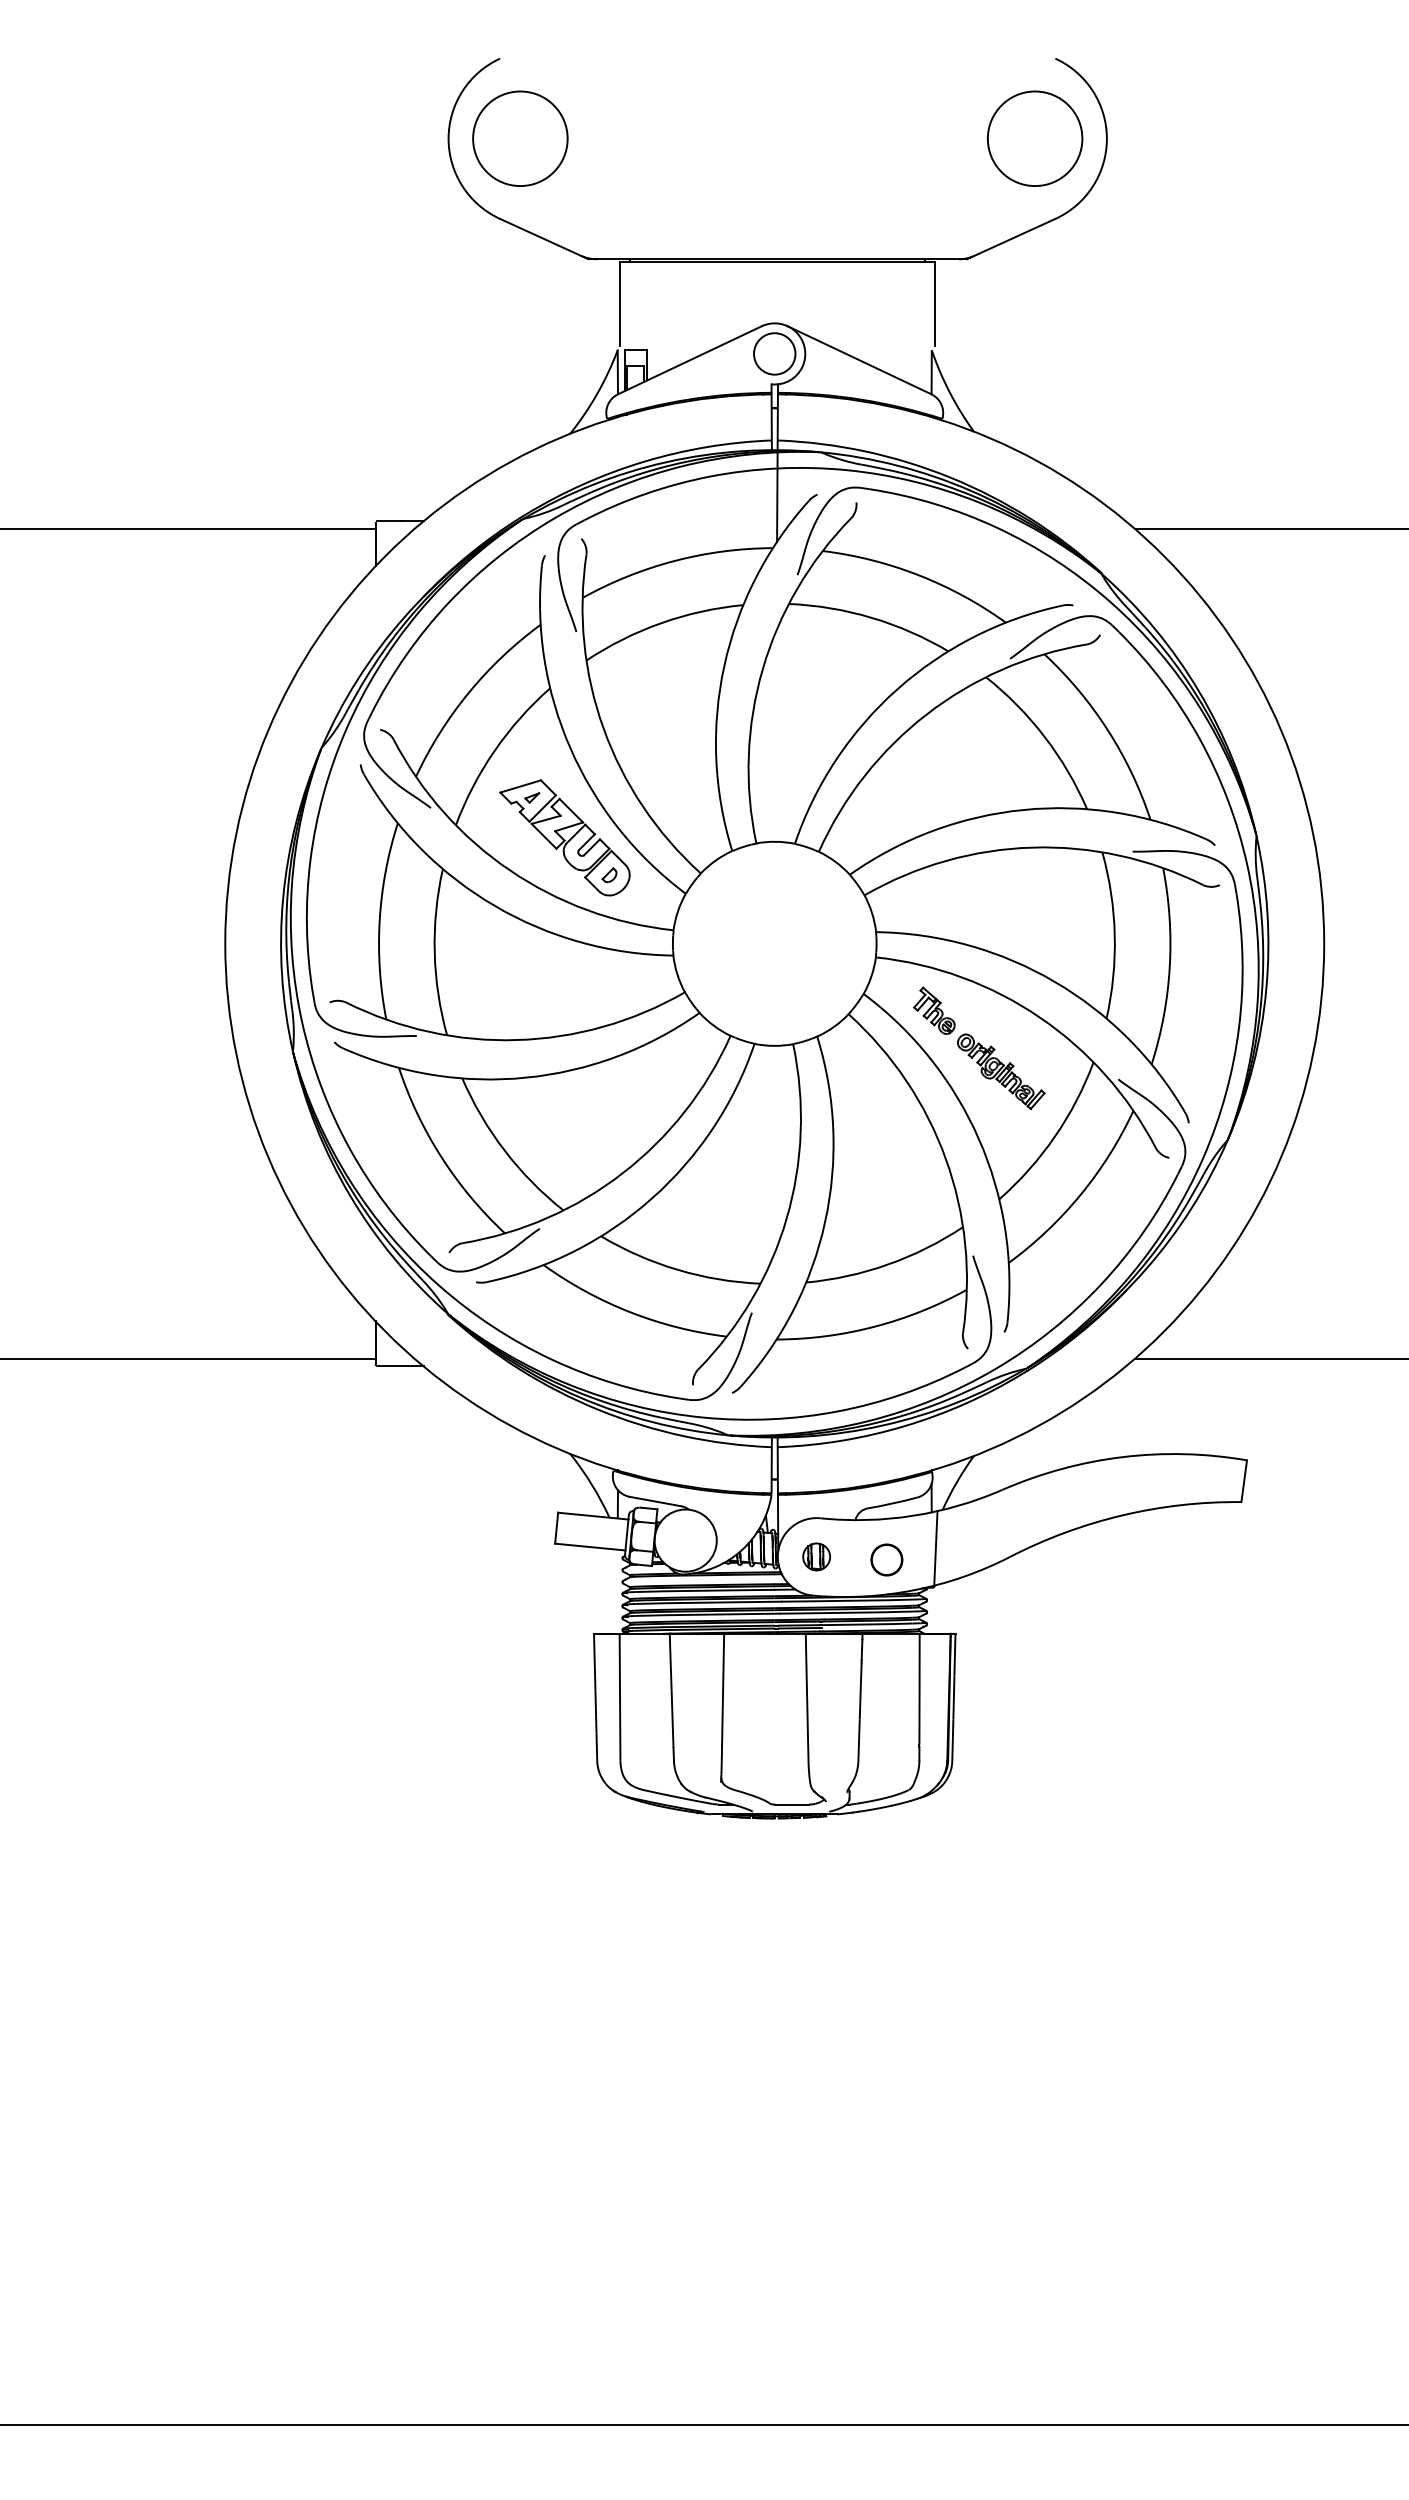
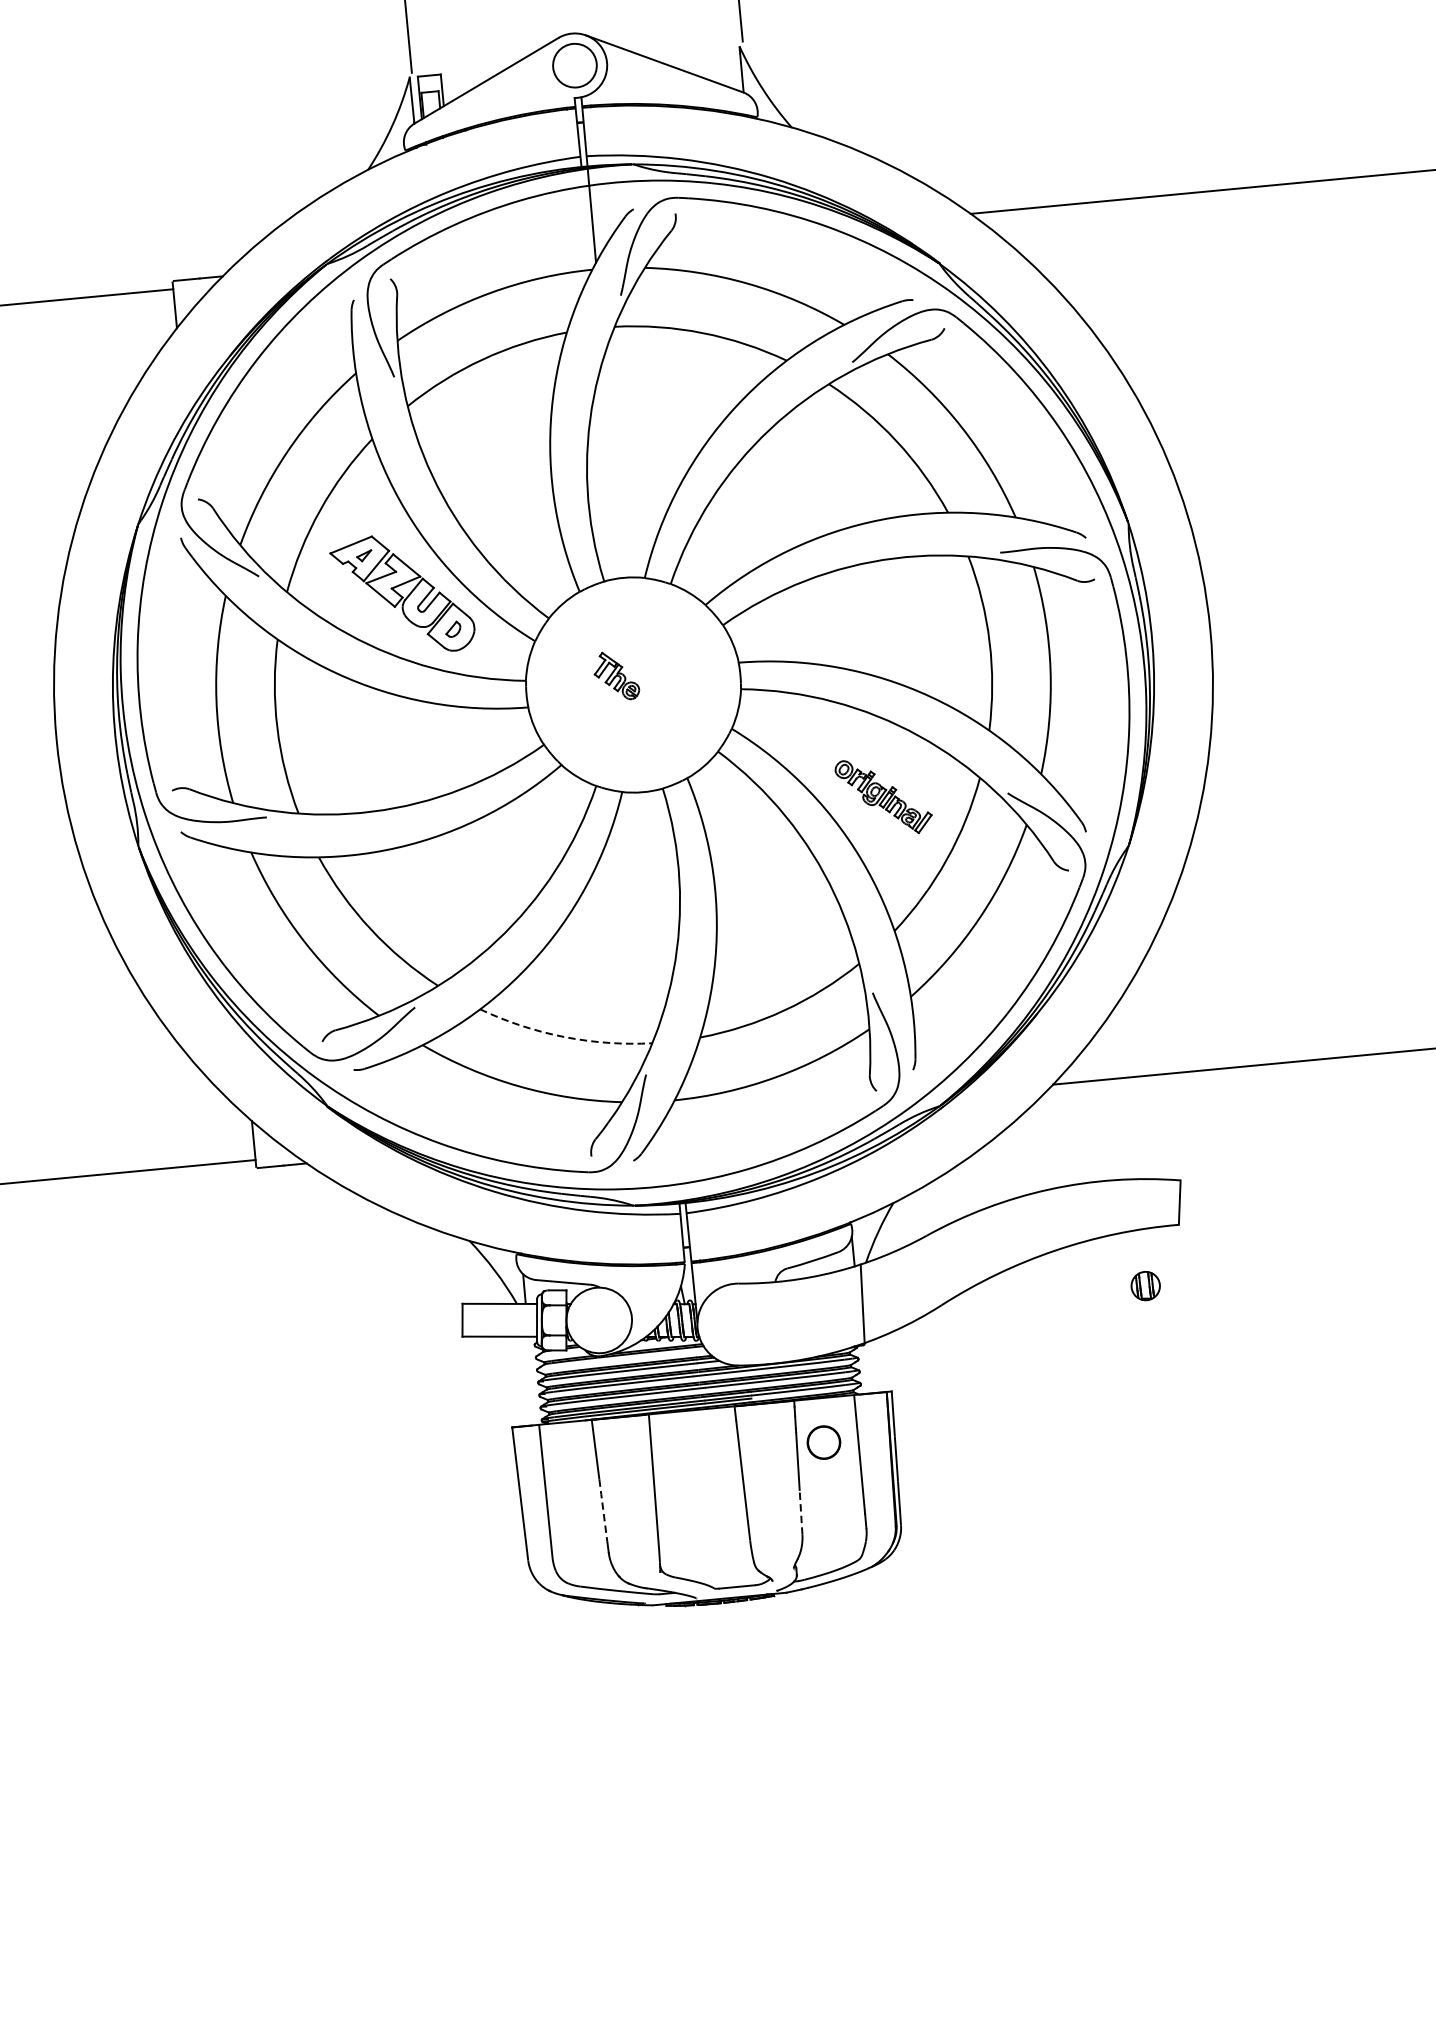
part: (934, 1010) -> (616, 675), moved
arc: (677, 1269) -> (563, 1036), solid -> dashed
part: (816, 1556) -> (1145, 1285), moved
circle: (886, 1559) -> (823, 1442), moved
line: (672, 1719) -> (603, 1509), solid -> dashed
line: (859, 1741) -> (801, 1514), solid -> dashed

